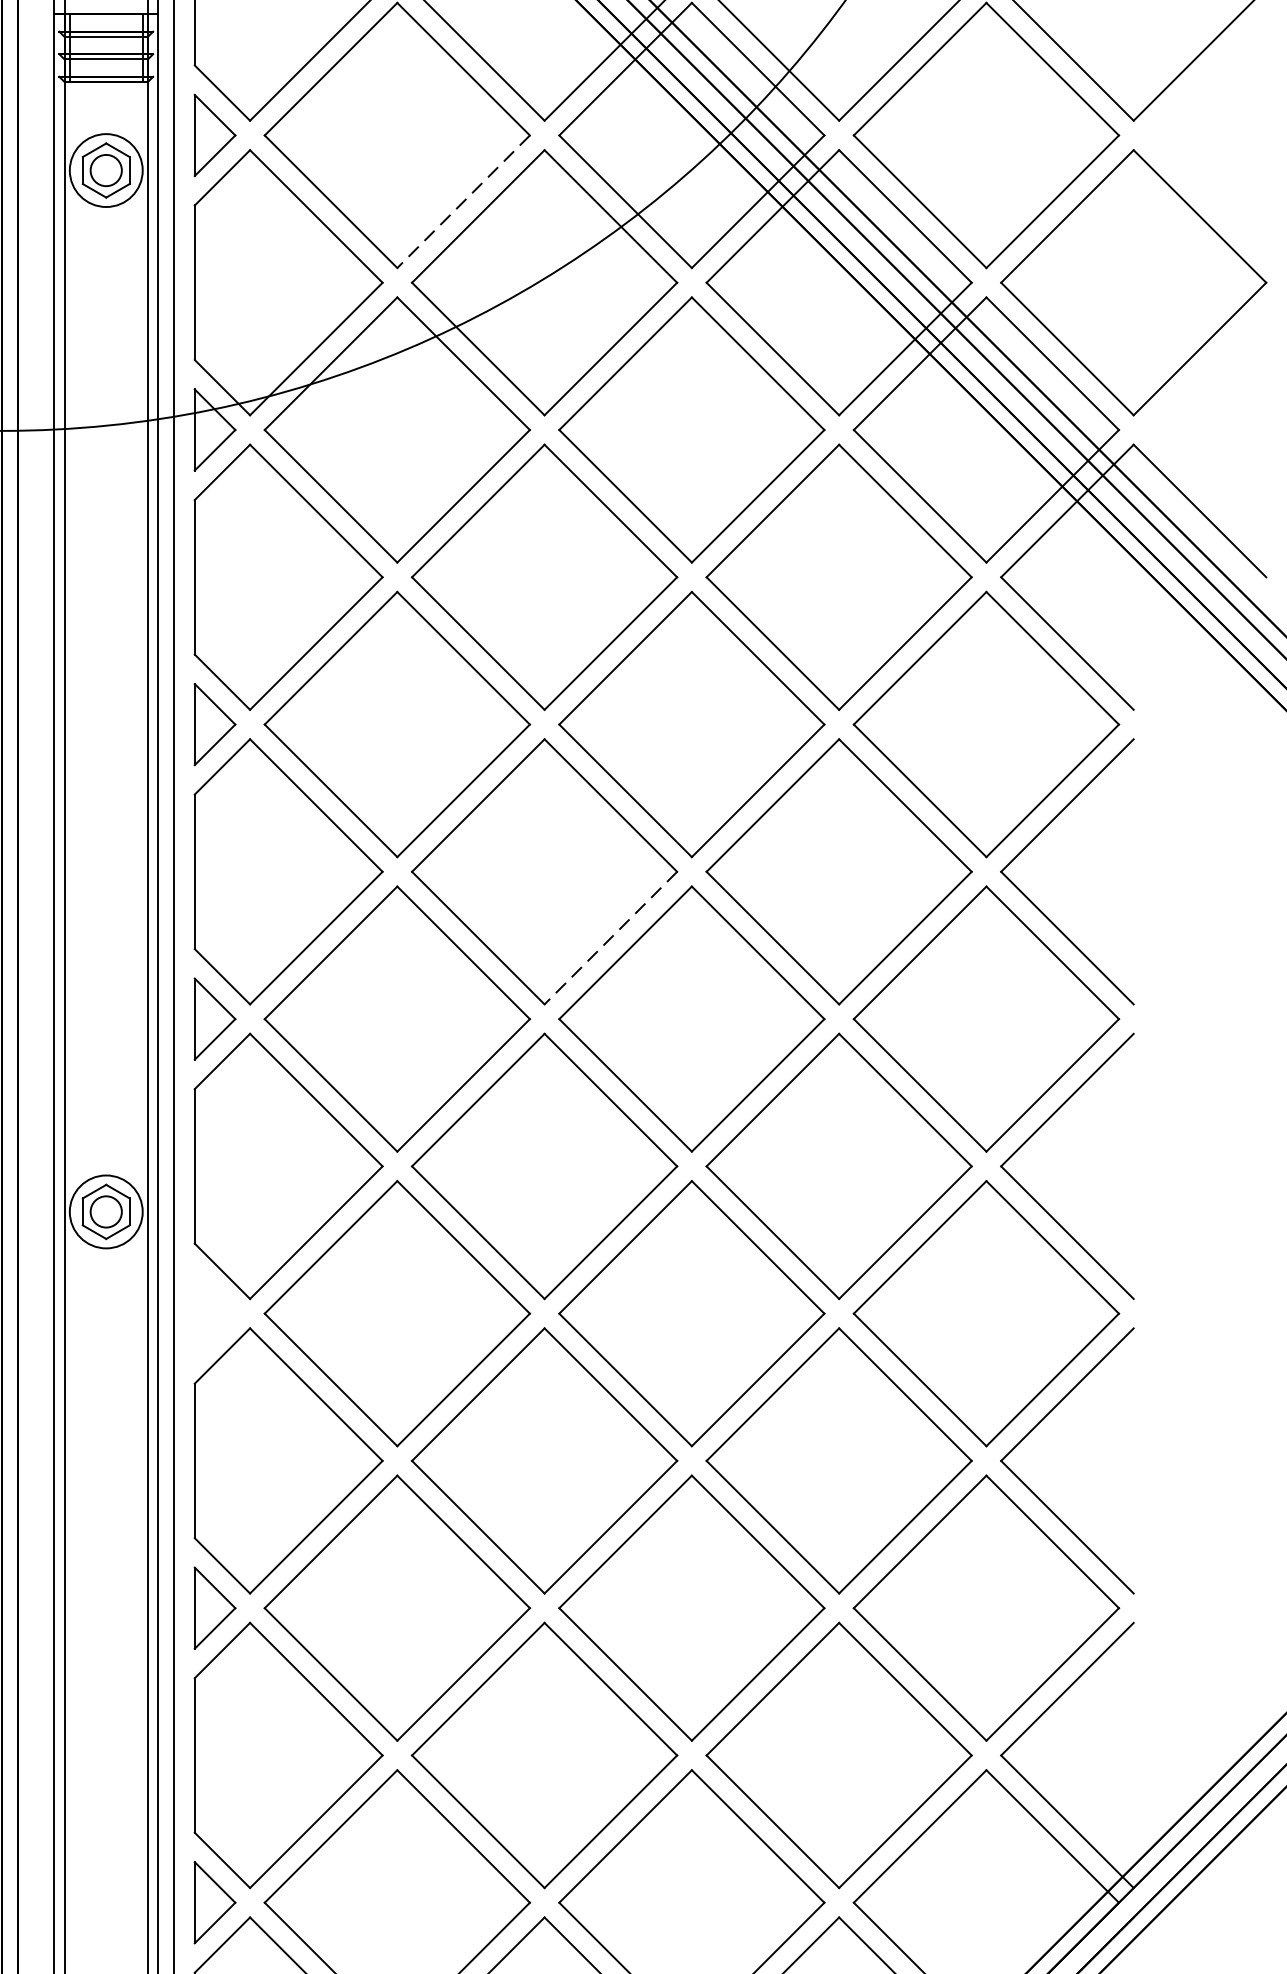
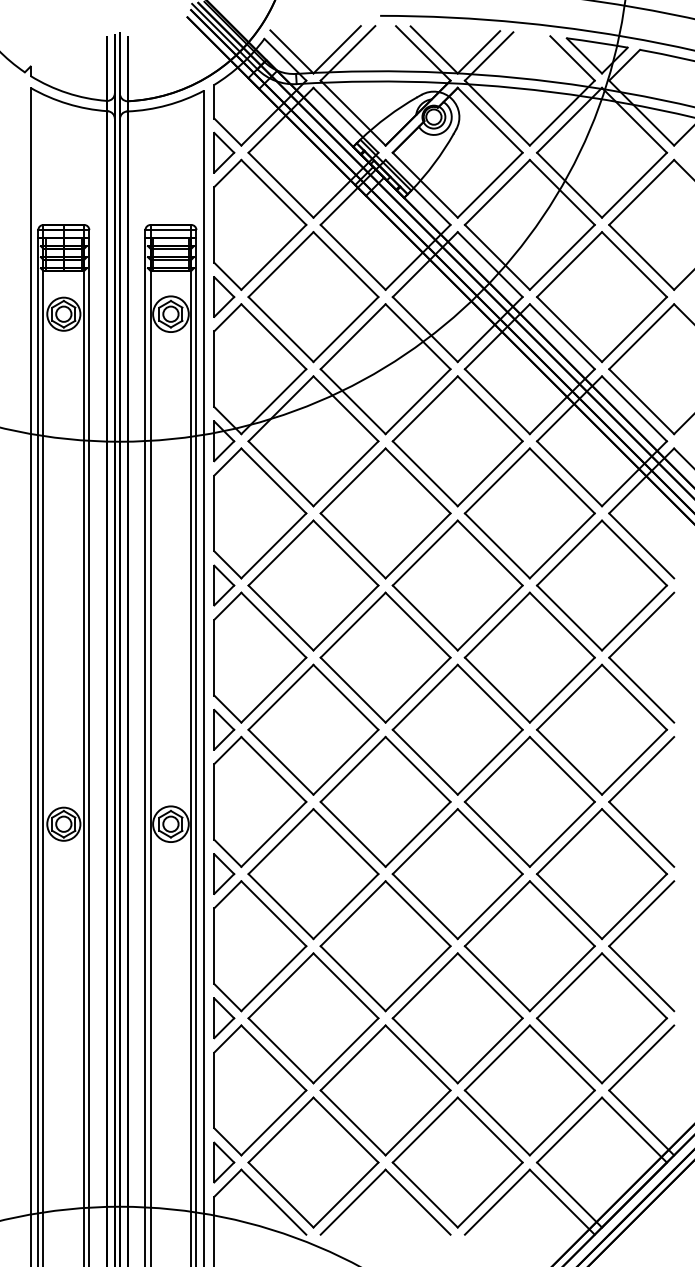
line: (462, 201) -> (345, 329), dashed -> solid
line: (611, 938) -> (418, 690), dashed -> solid
part: (215, 1312) -> (224, 873), added

